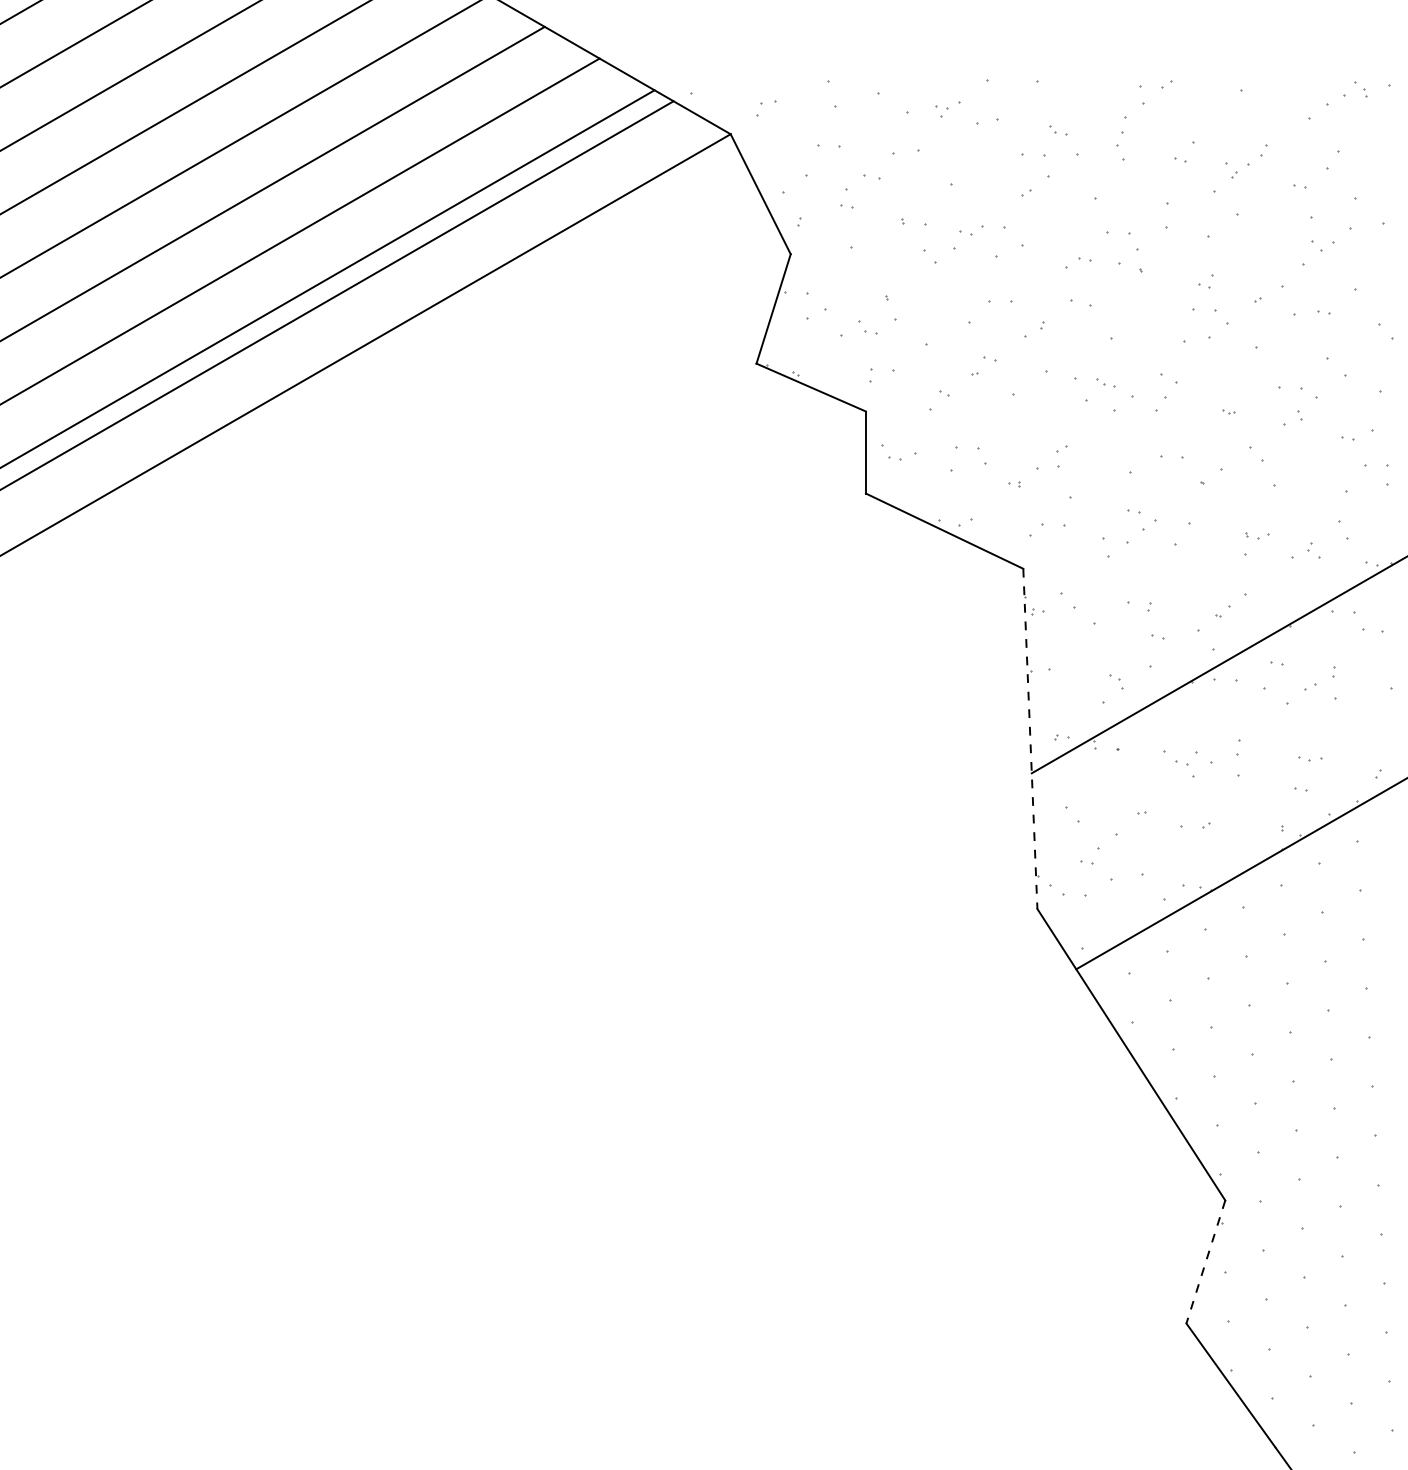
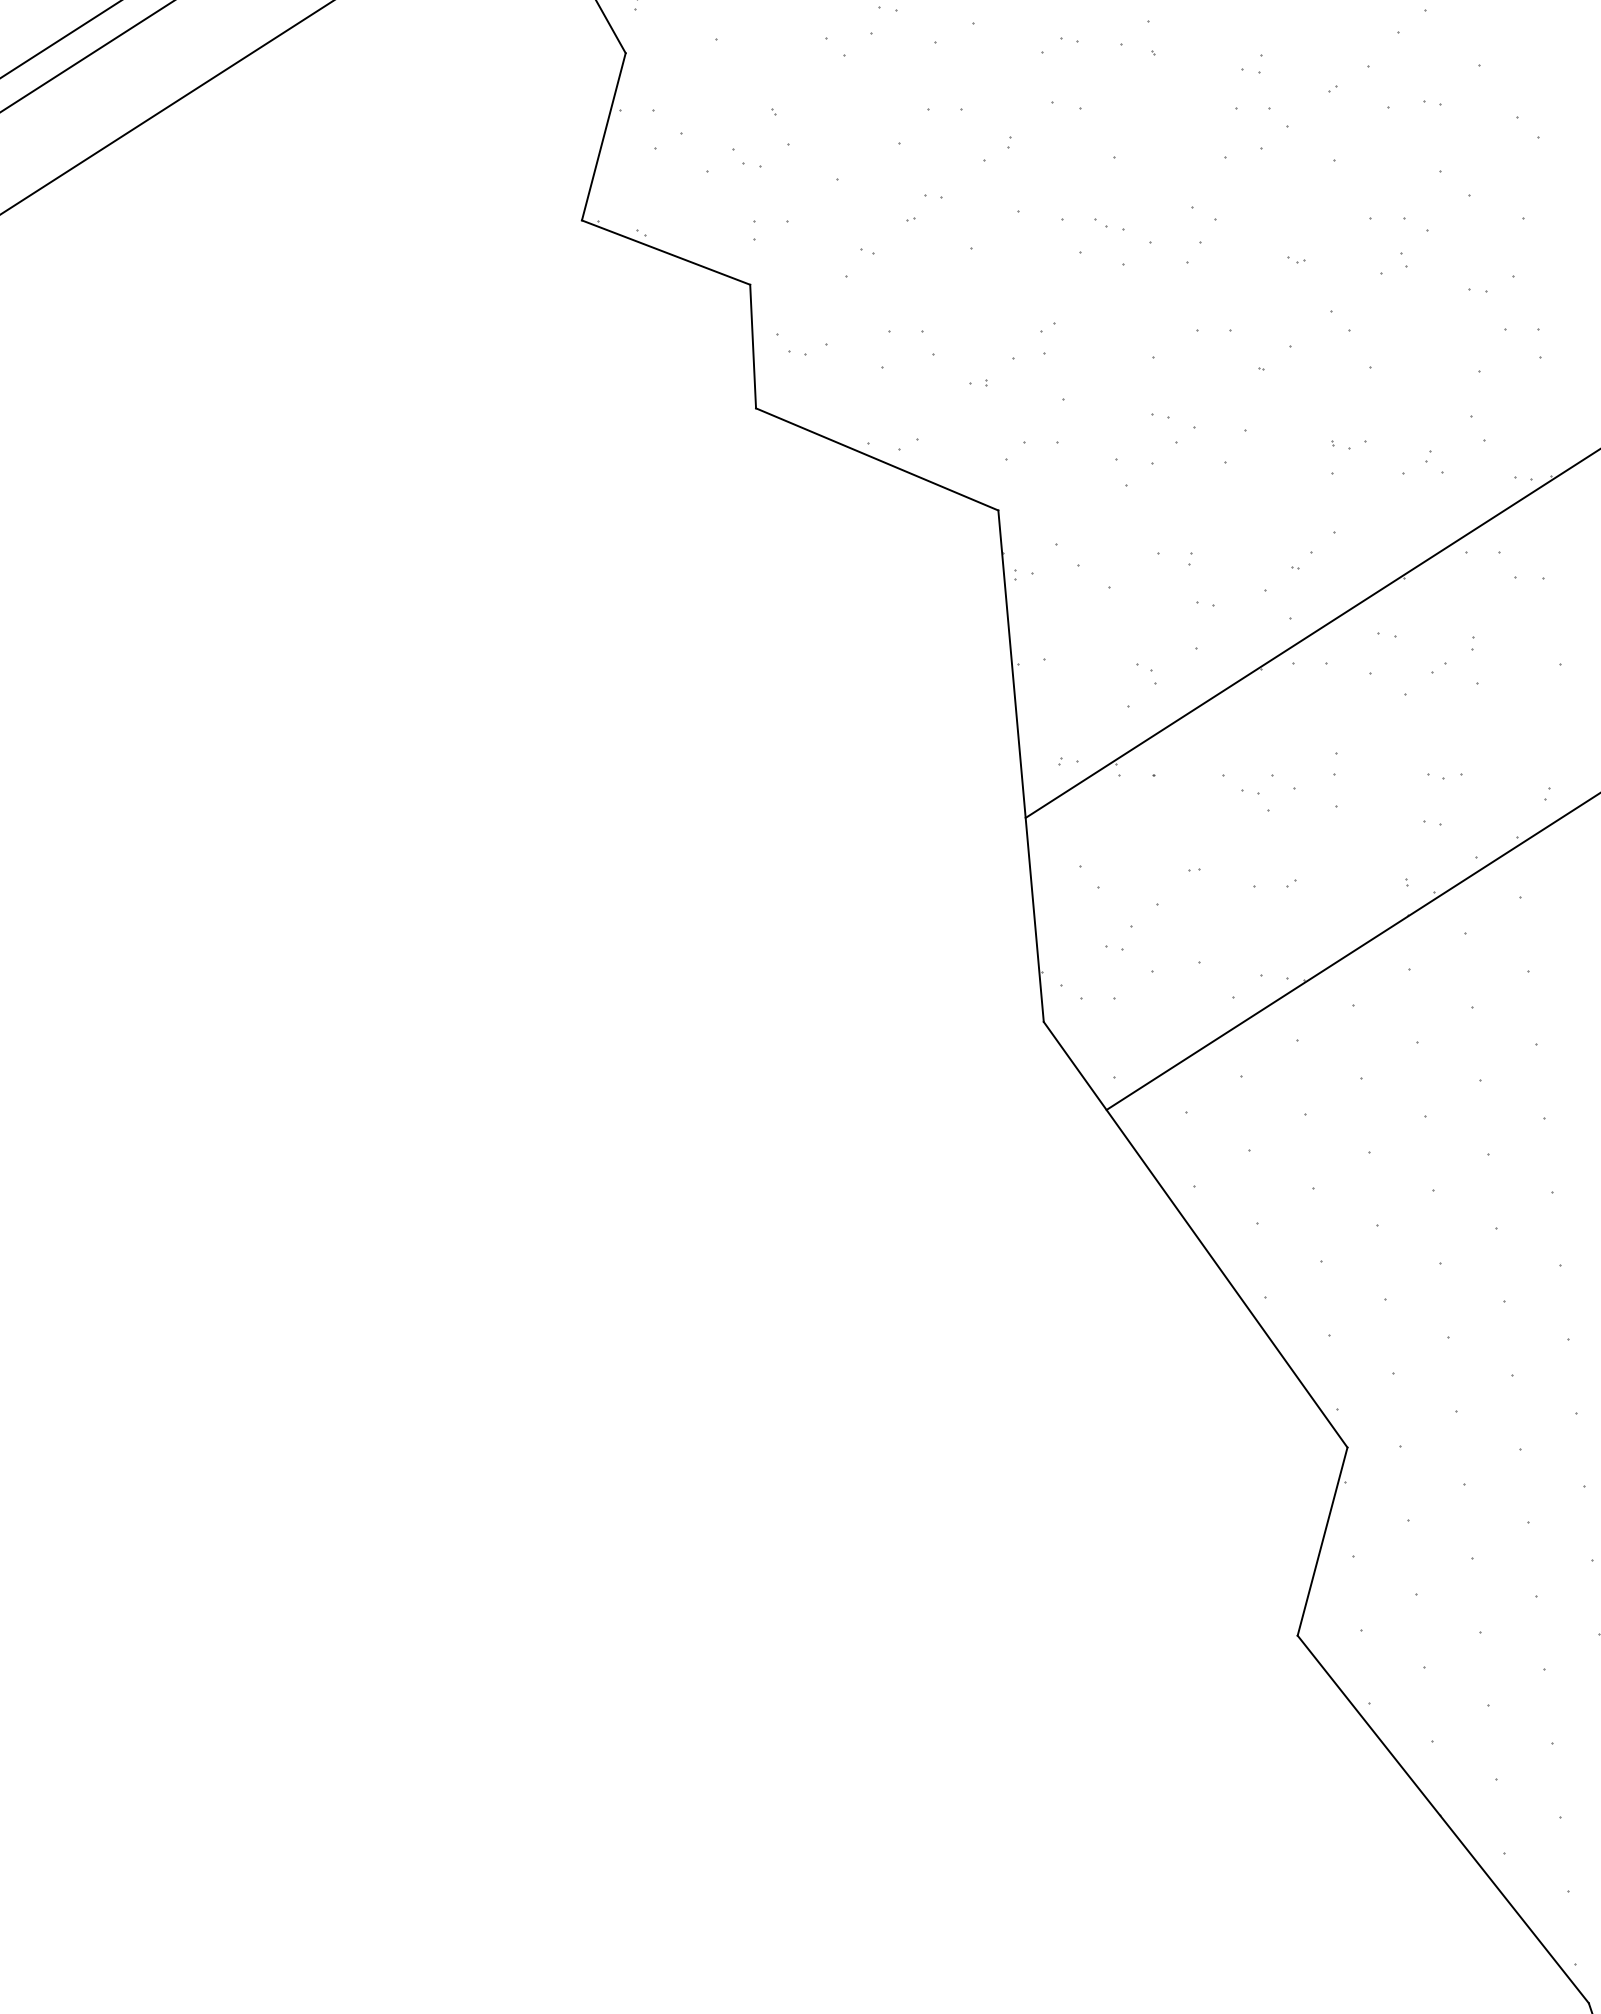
line: (1030, 739) -> (1021, 767), dashed -> solid
line: (1205, 1262) -> (1322, 1542), dashed -> solid

